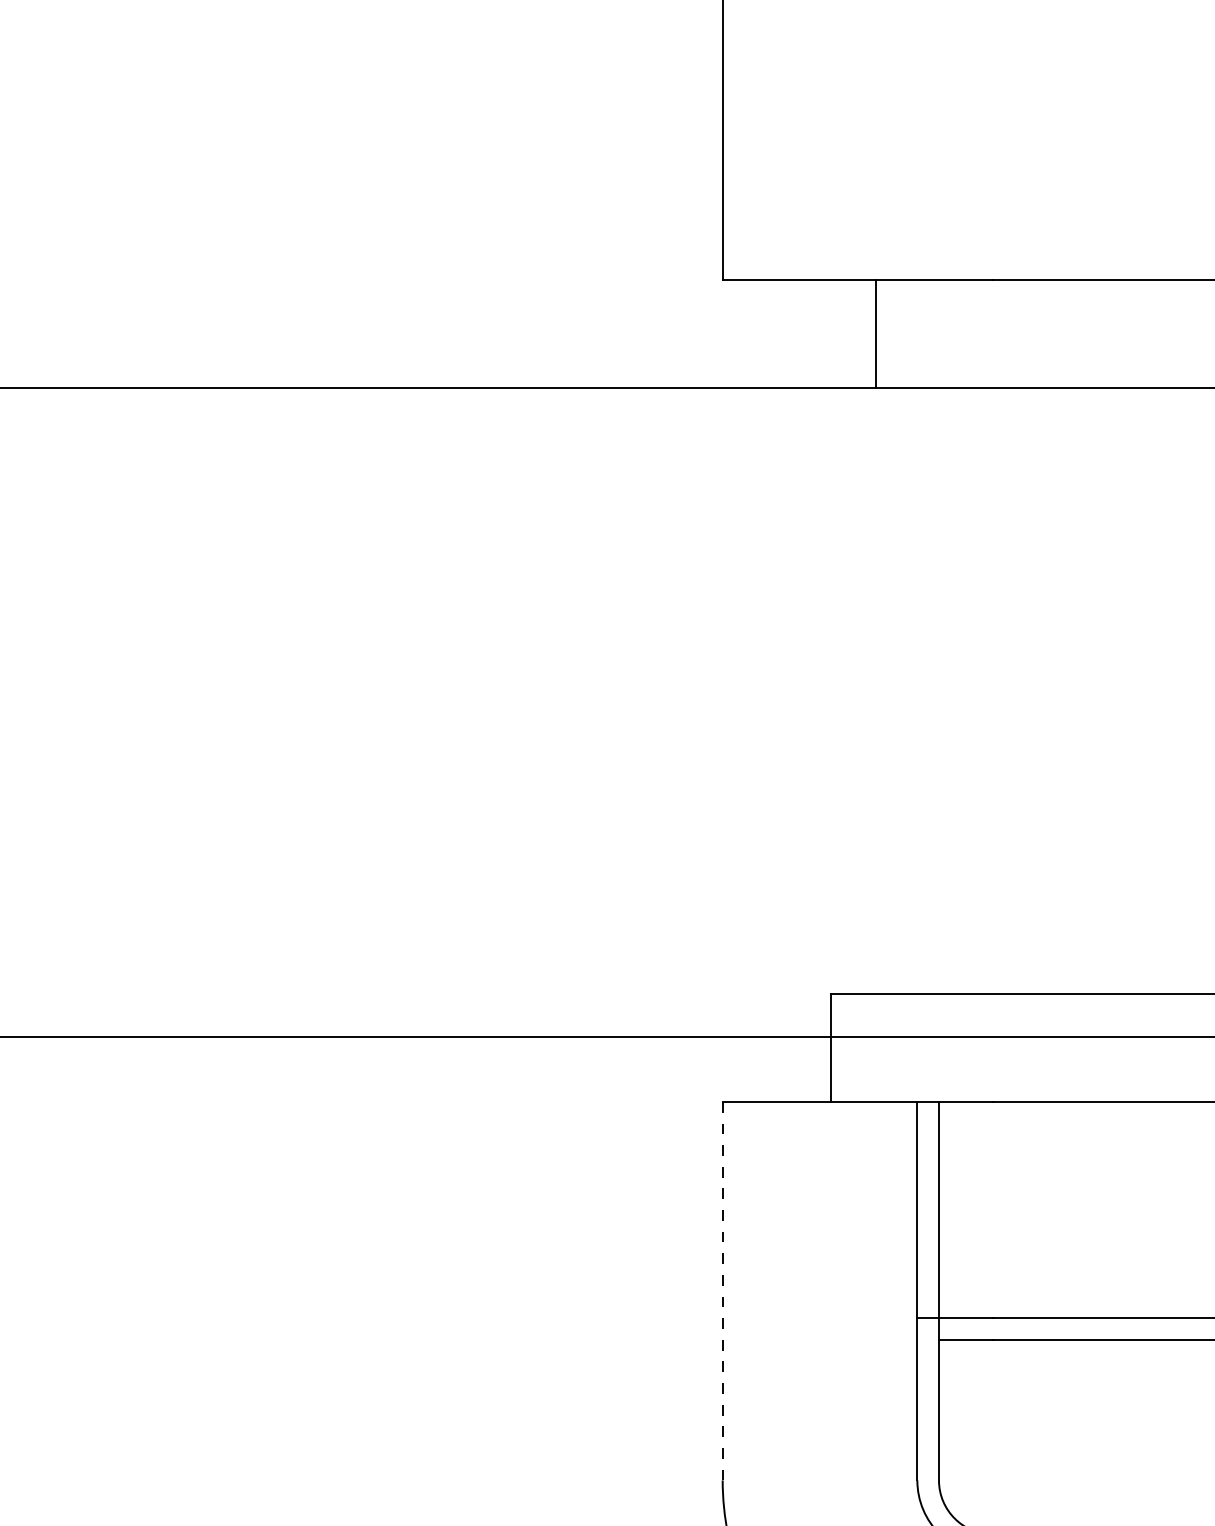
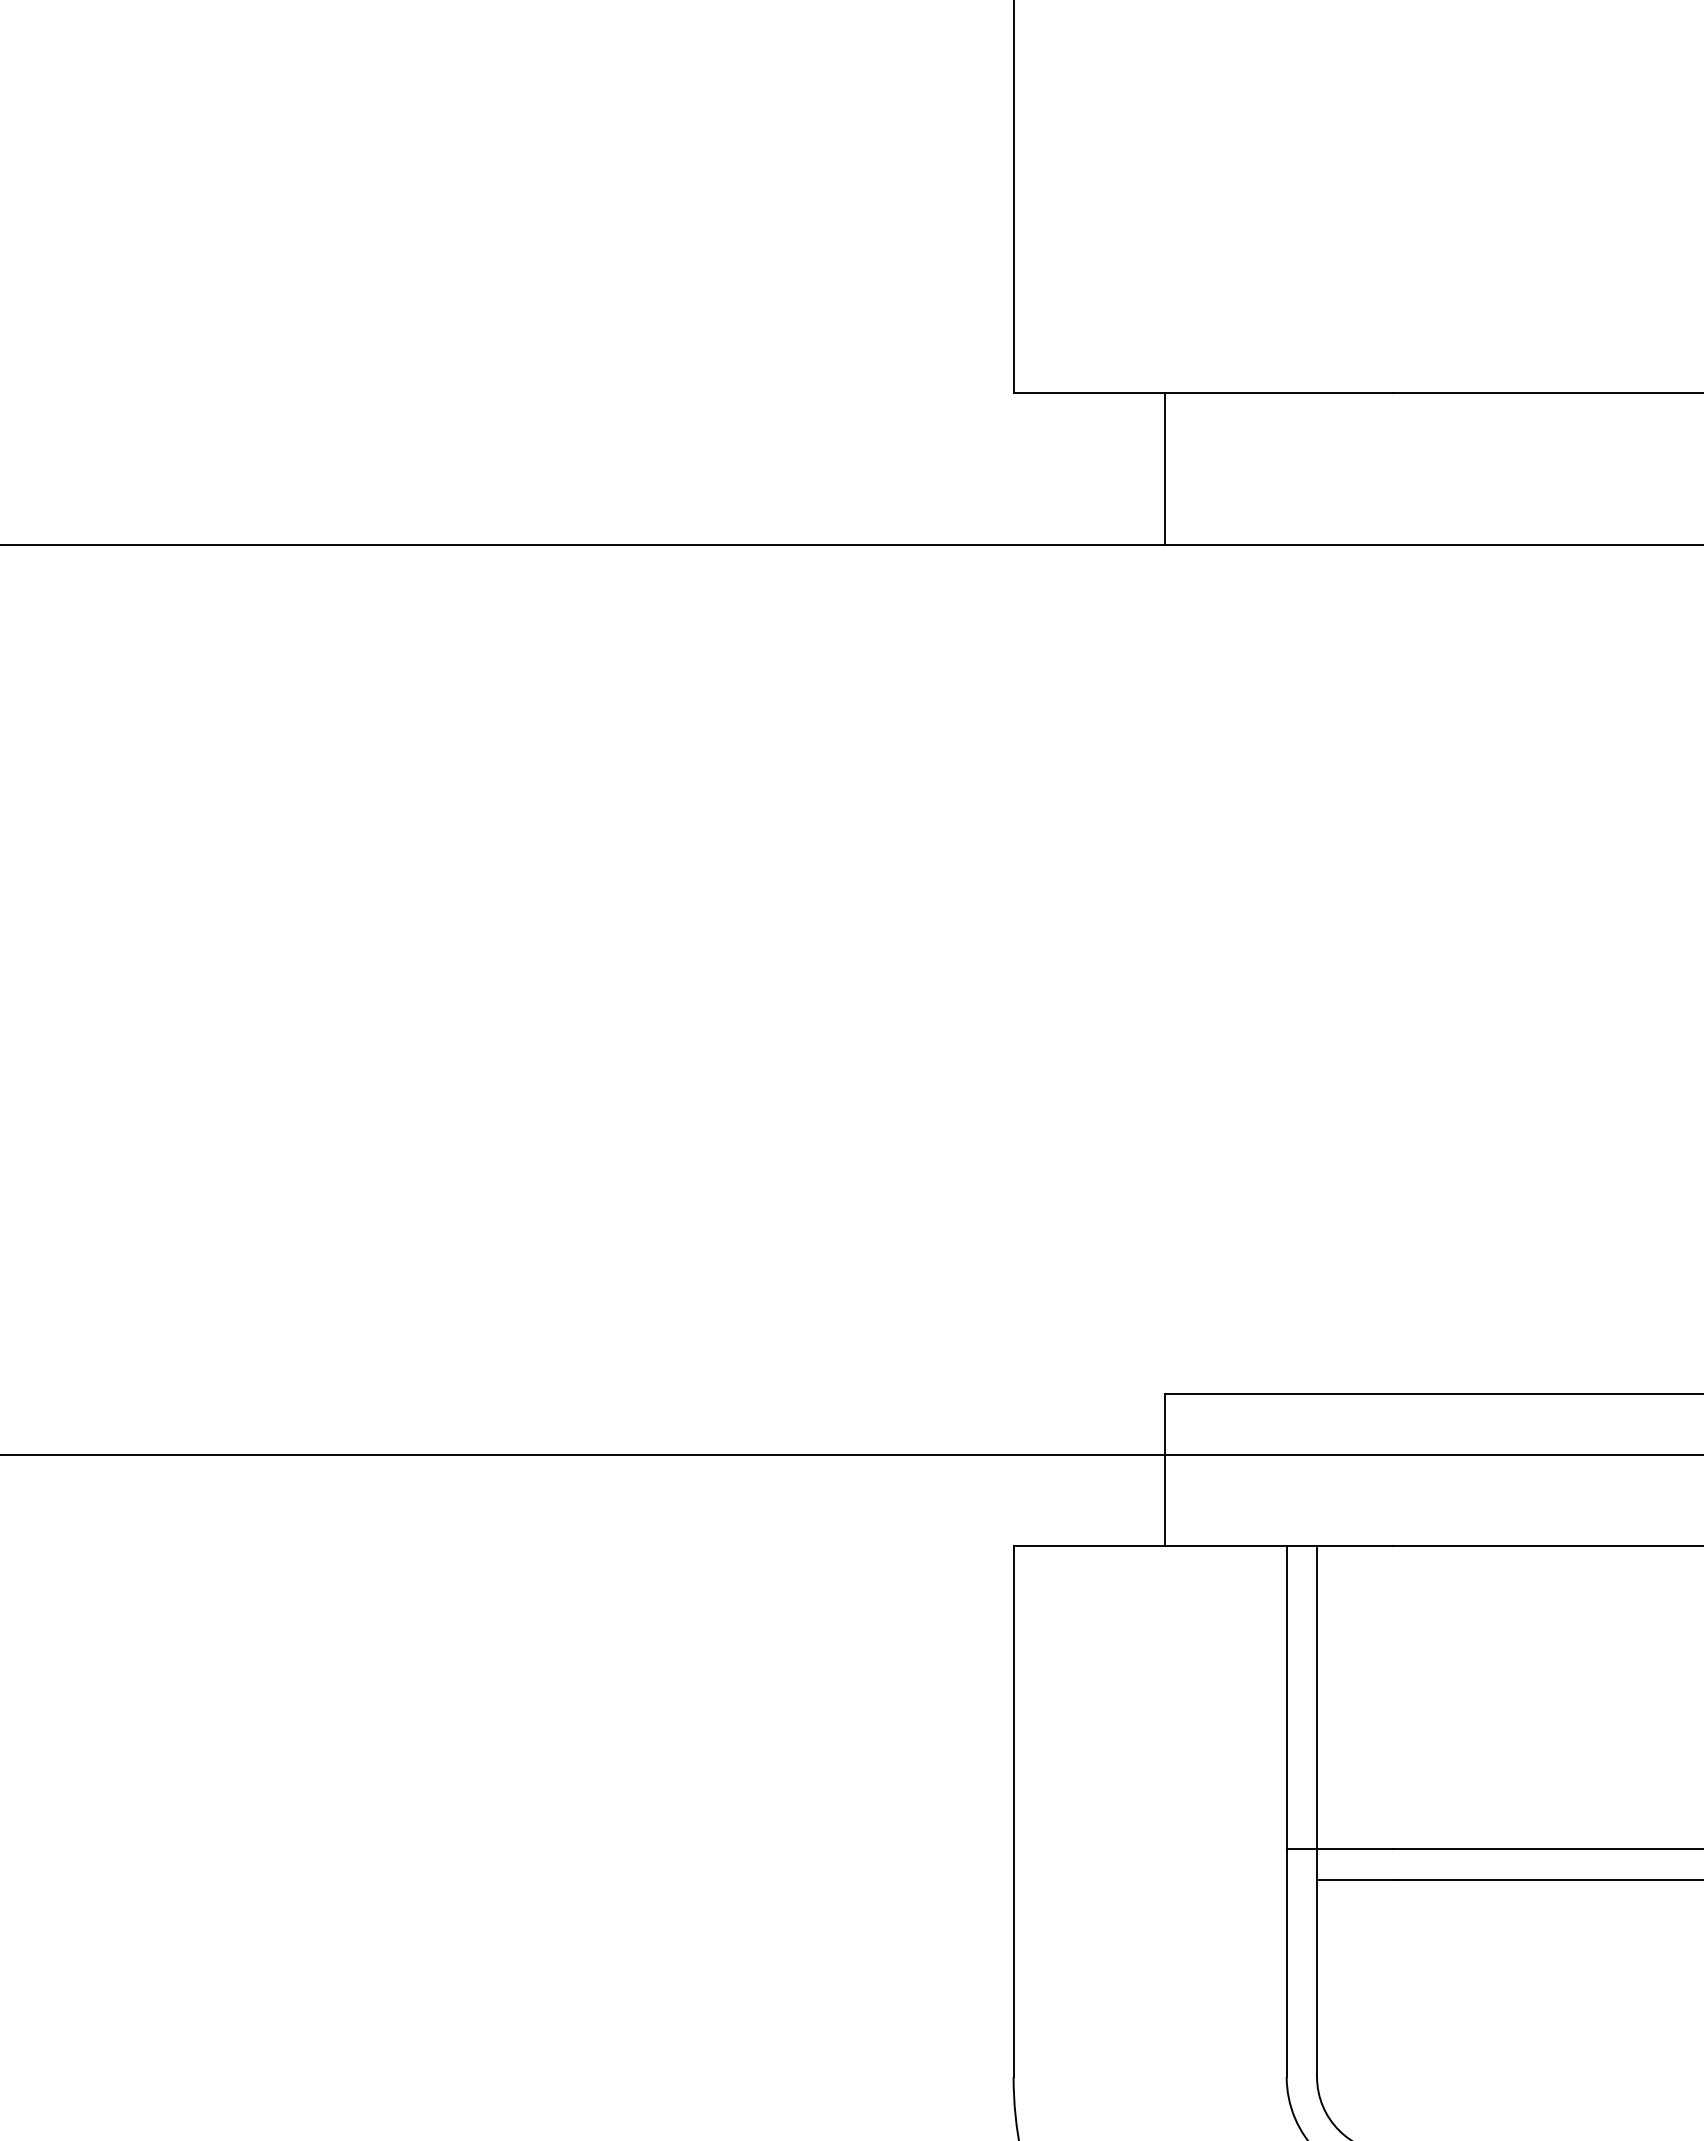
line: (875, 333) -> (1165, 468), moved
line: (722, 1291) -> (1013, 1811), dashed -> solid

